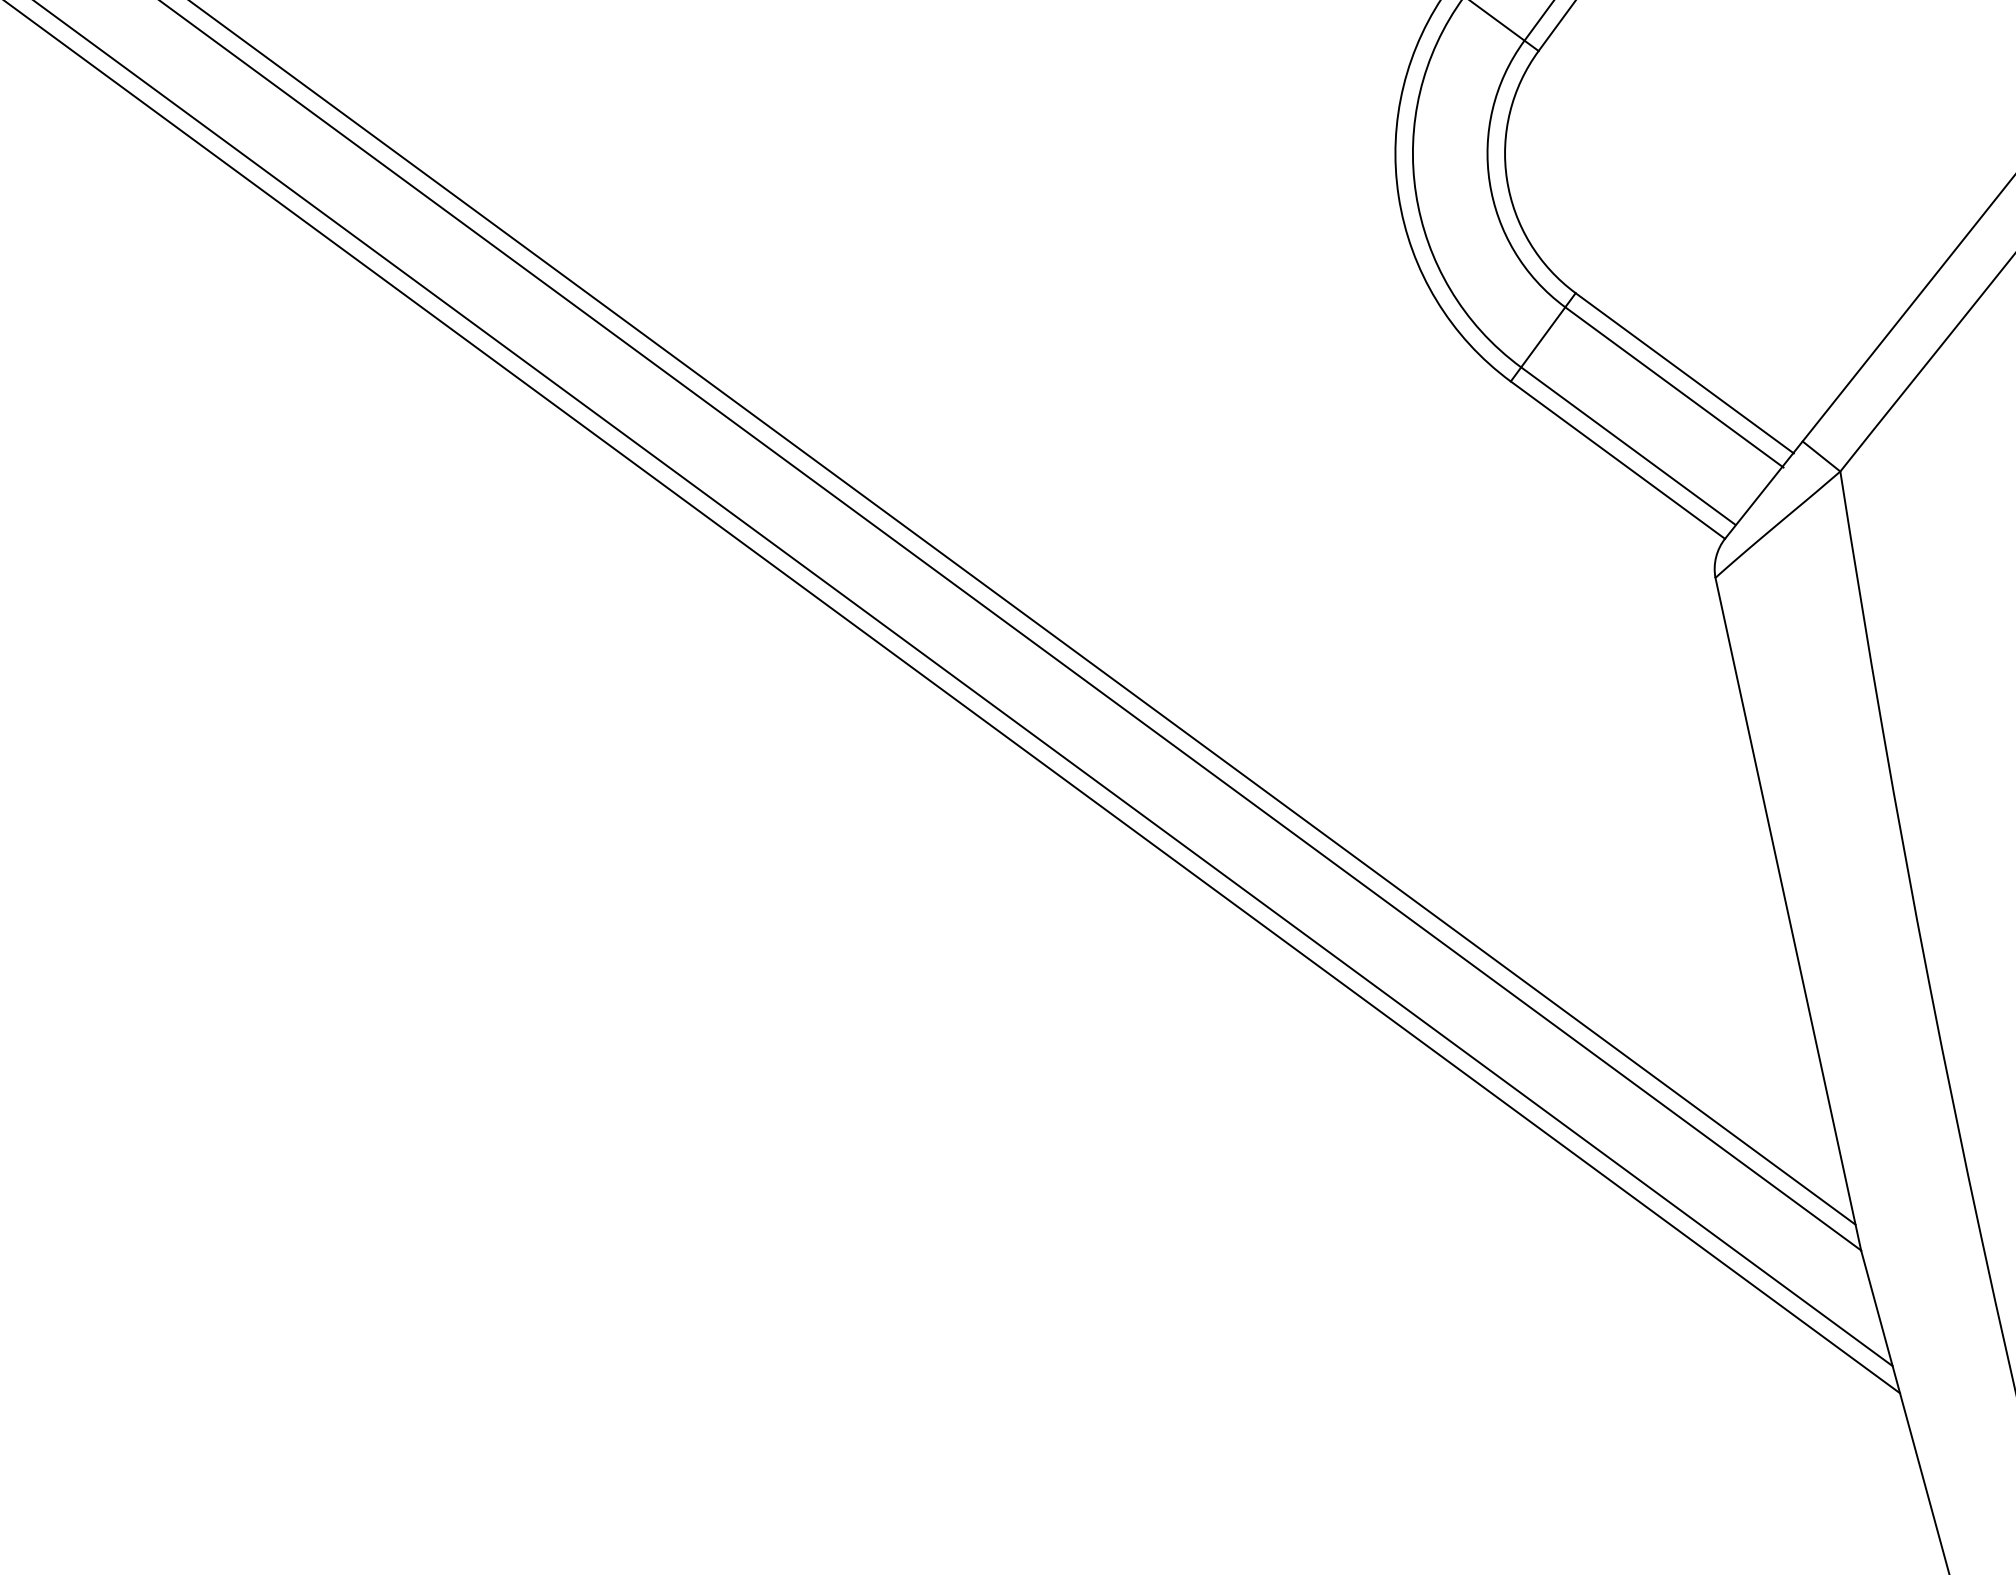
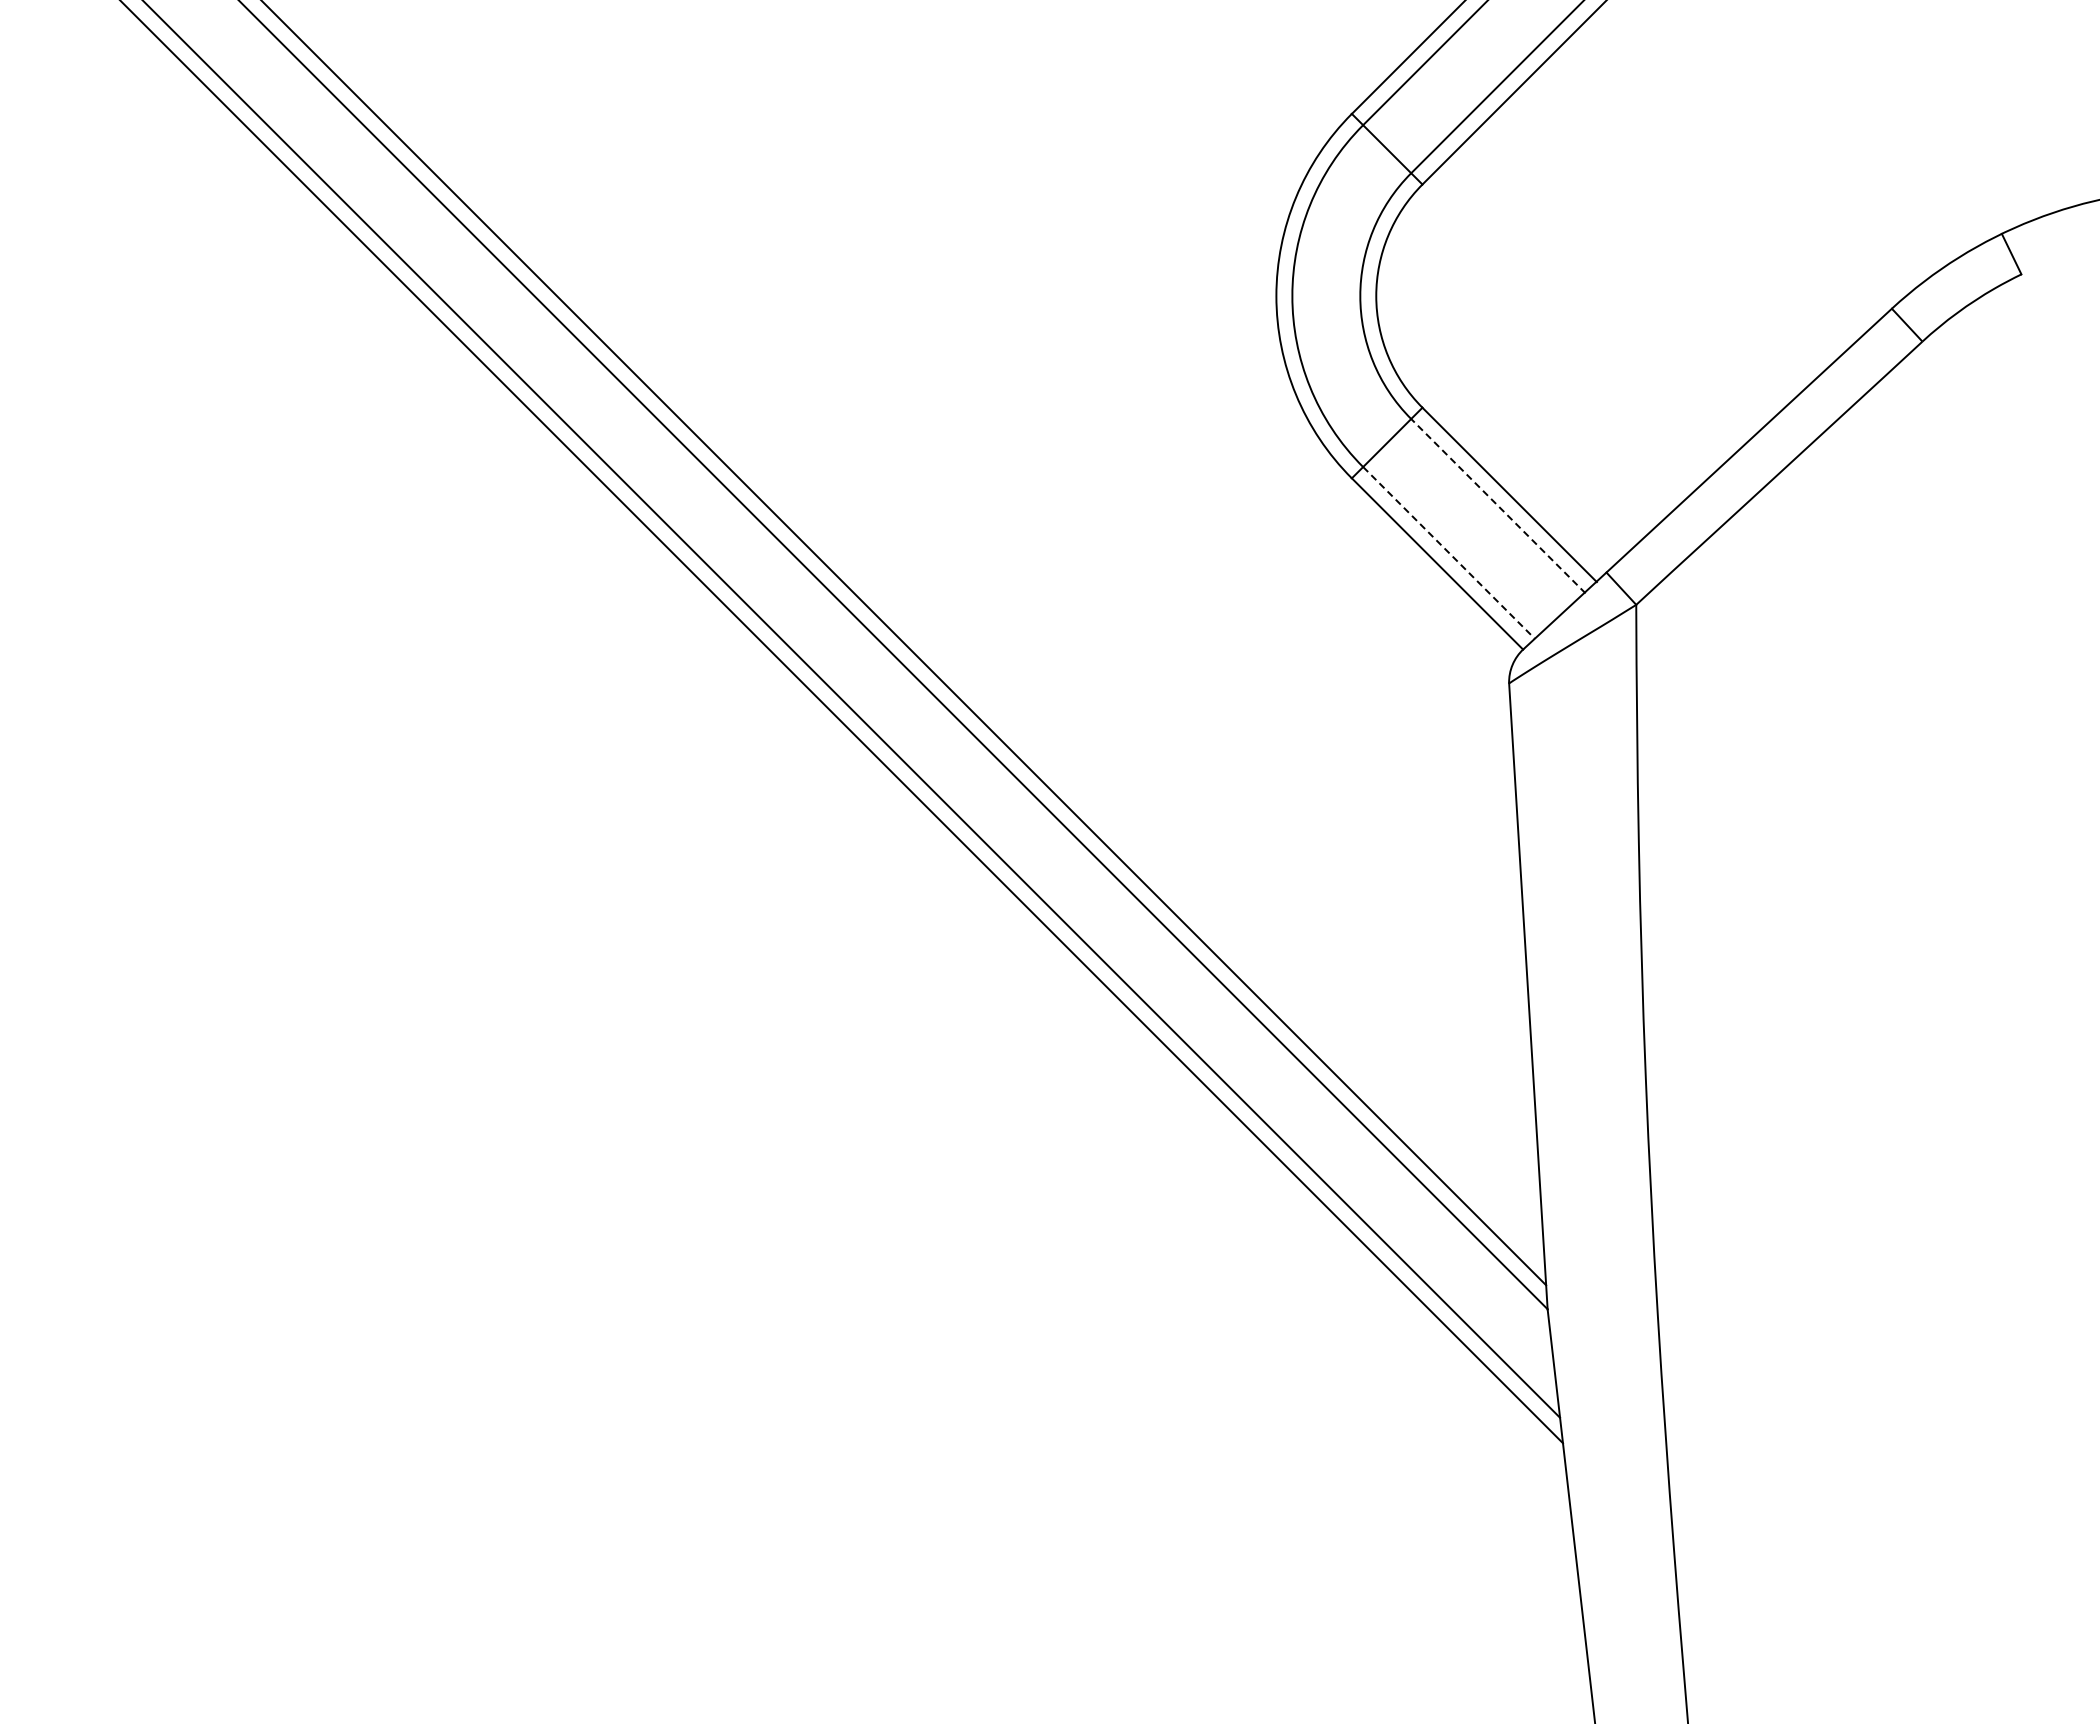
line: (1674, 386) -> (1498, 505), solid -> dashed
line: (1629, 446) -> (1449, 553), solid -> dashed

